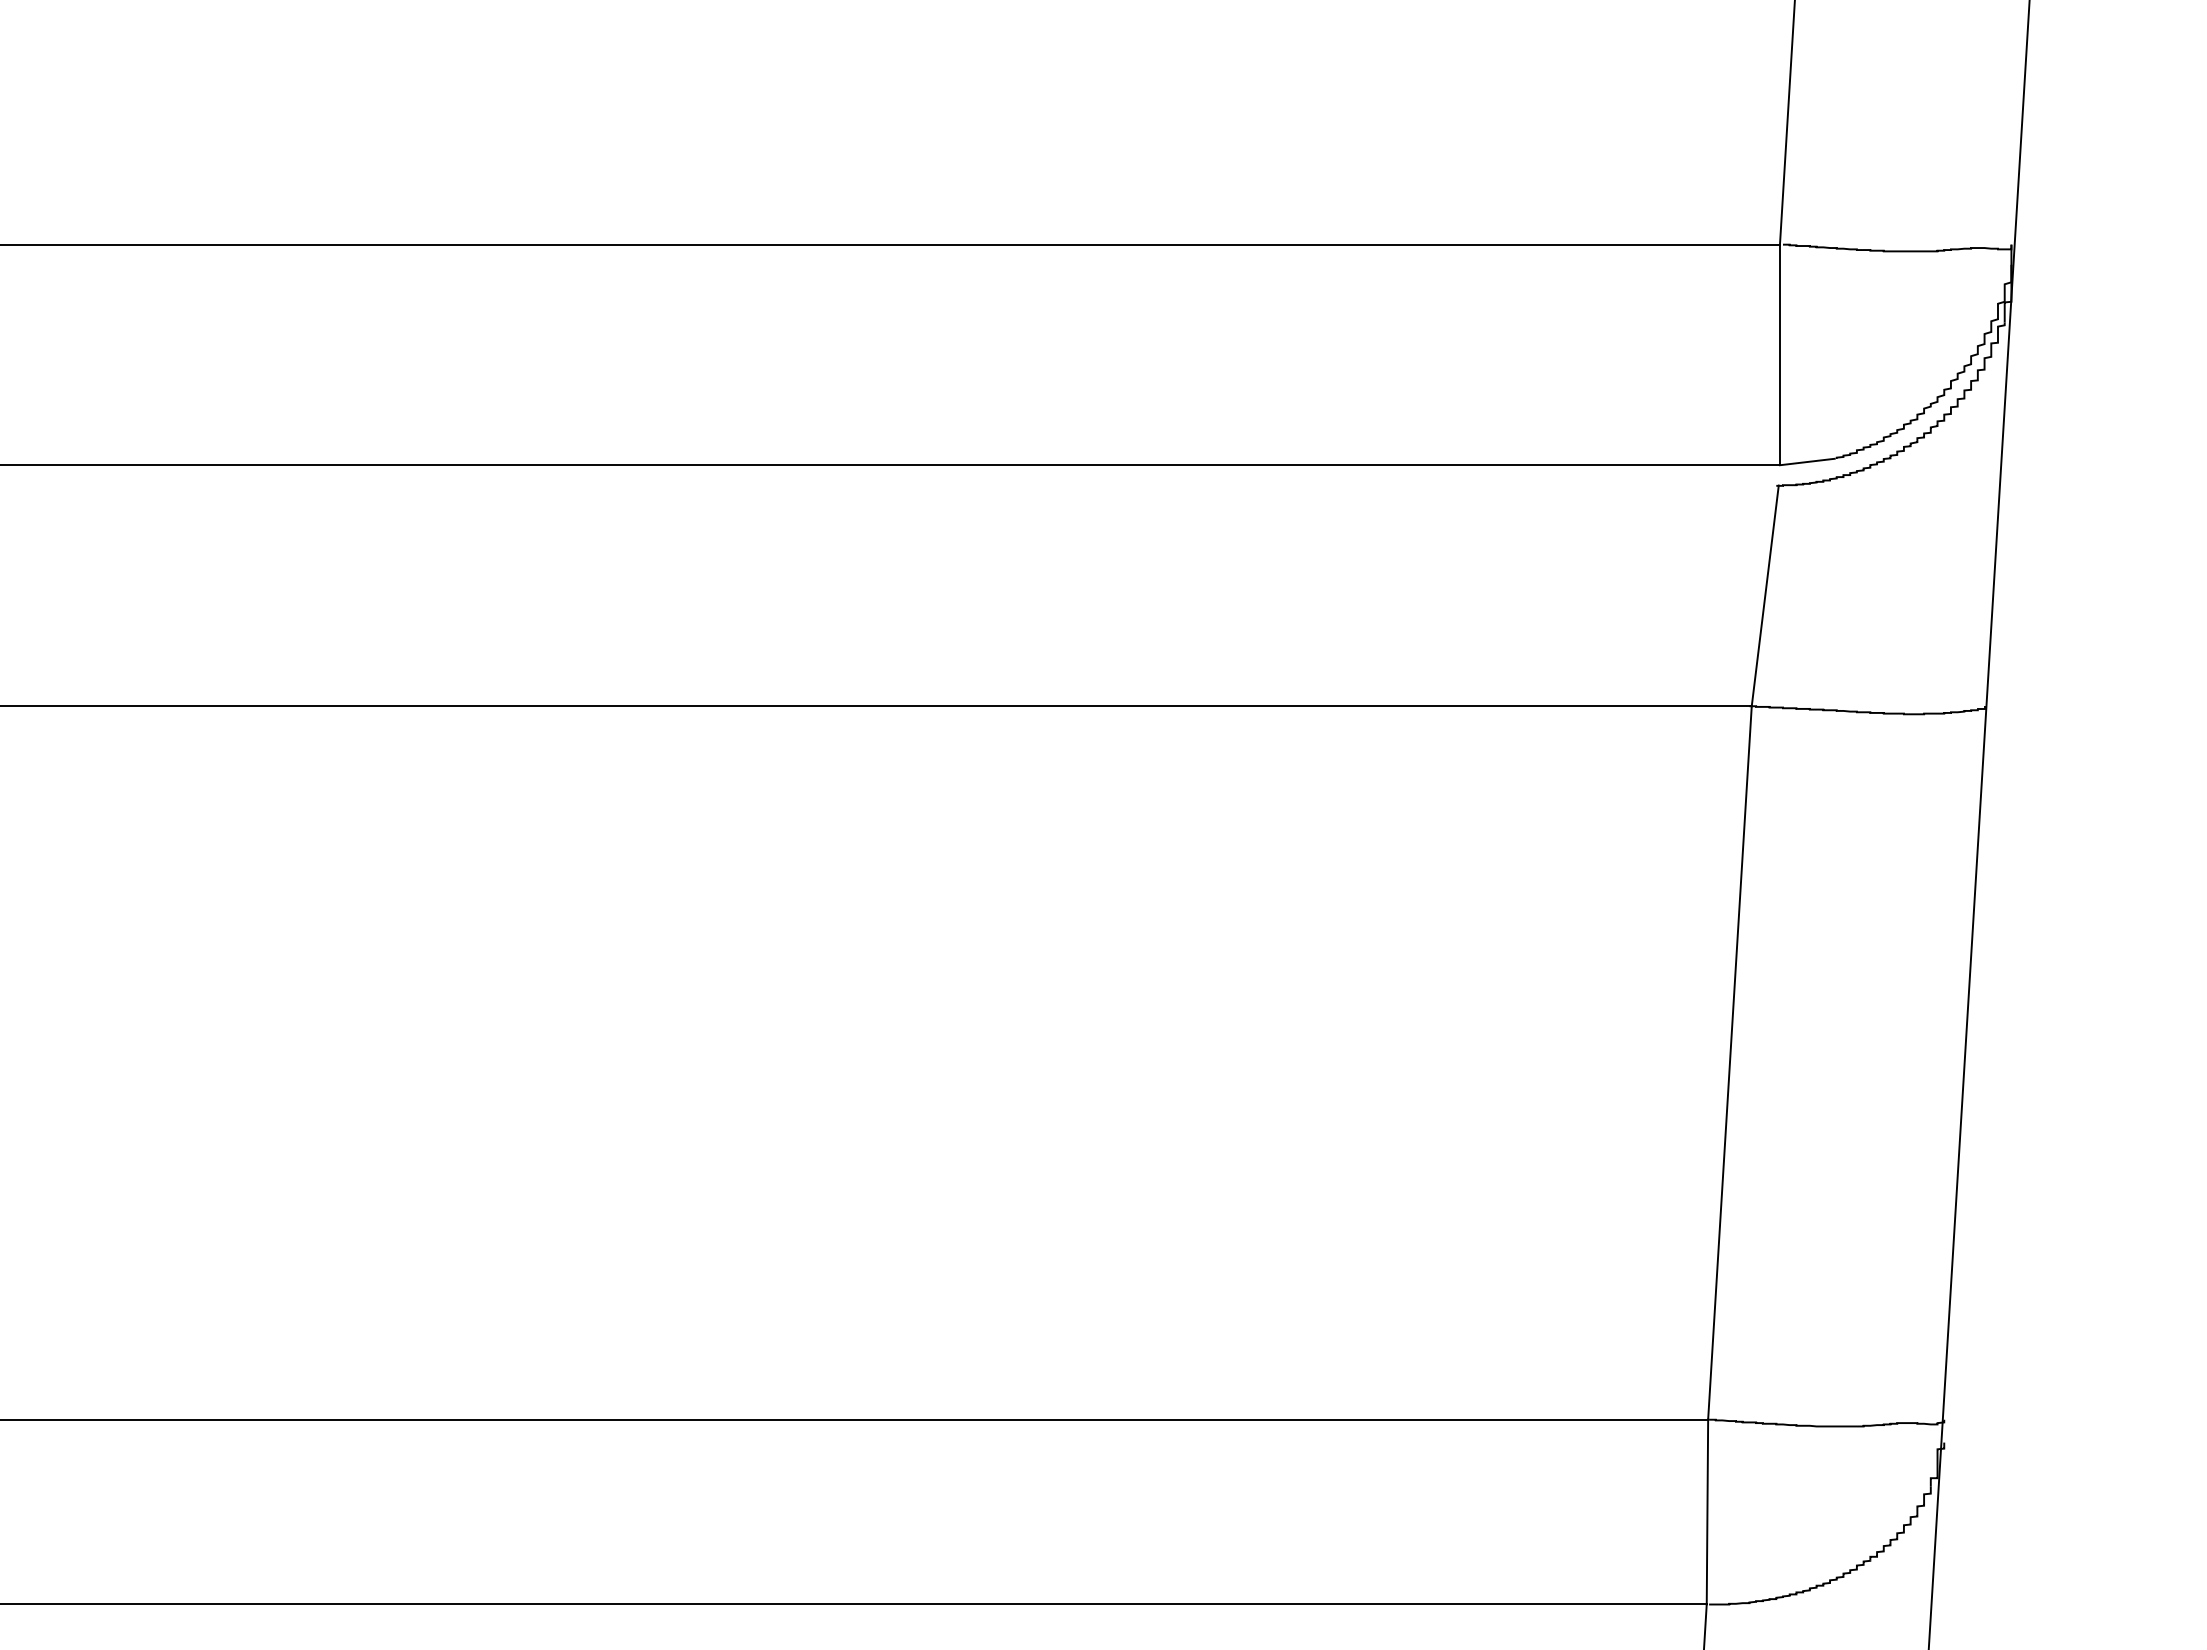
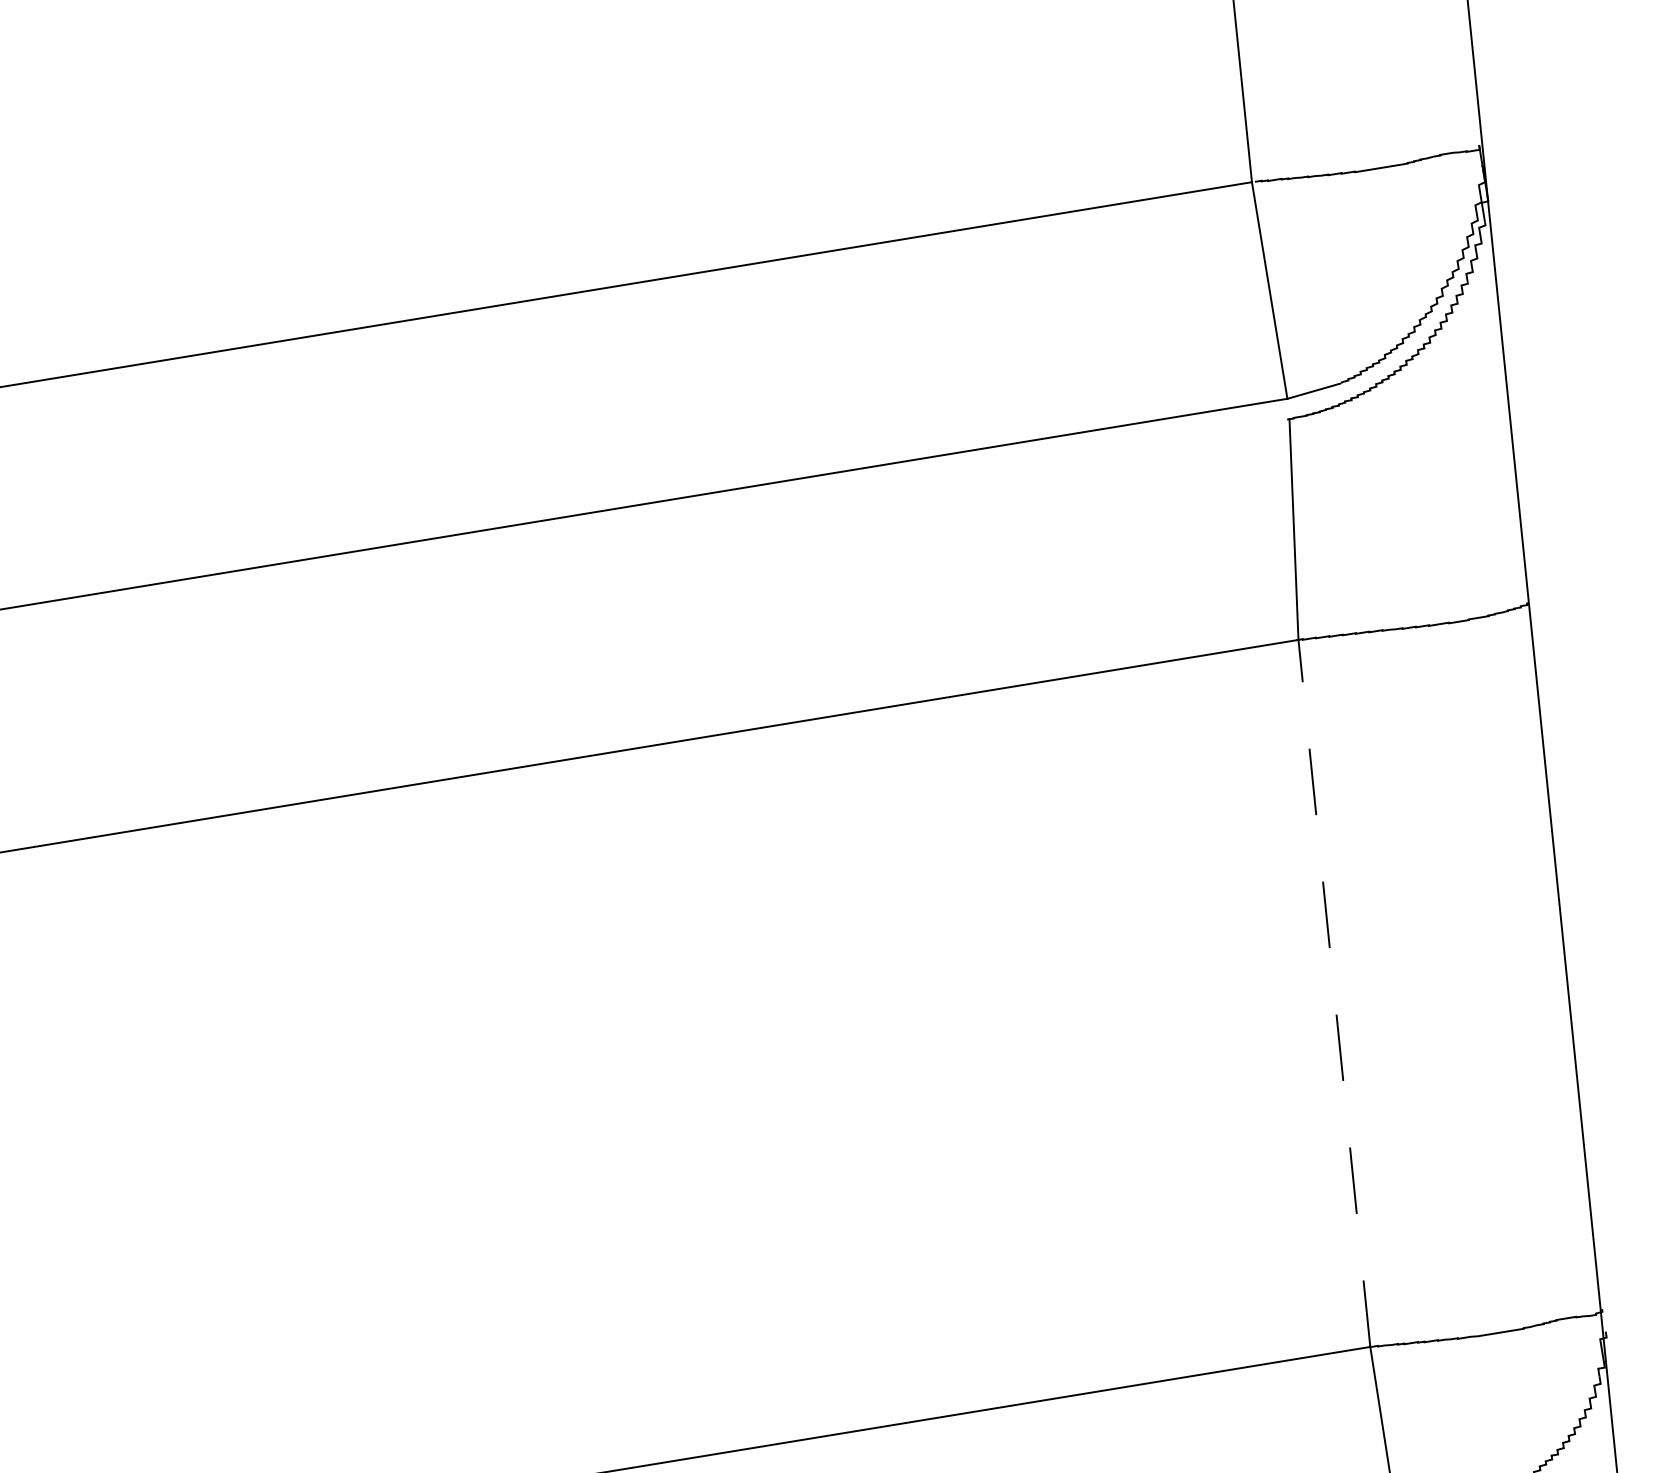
line: (1729, 1062) -> (1333, 993), solid -> dashed

